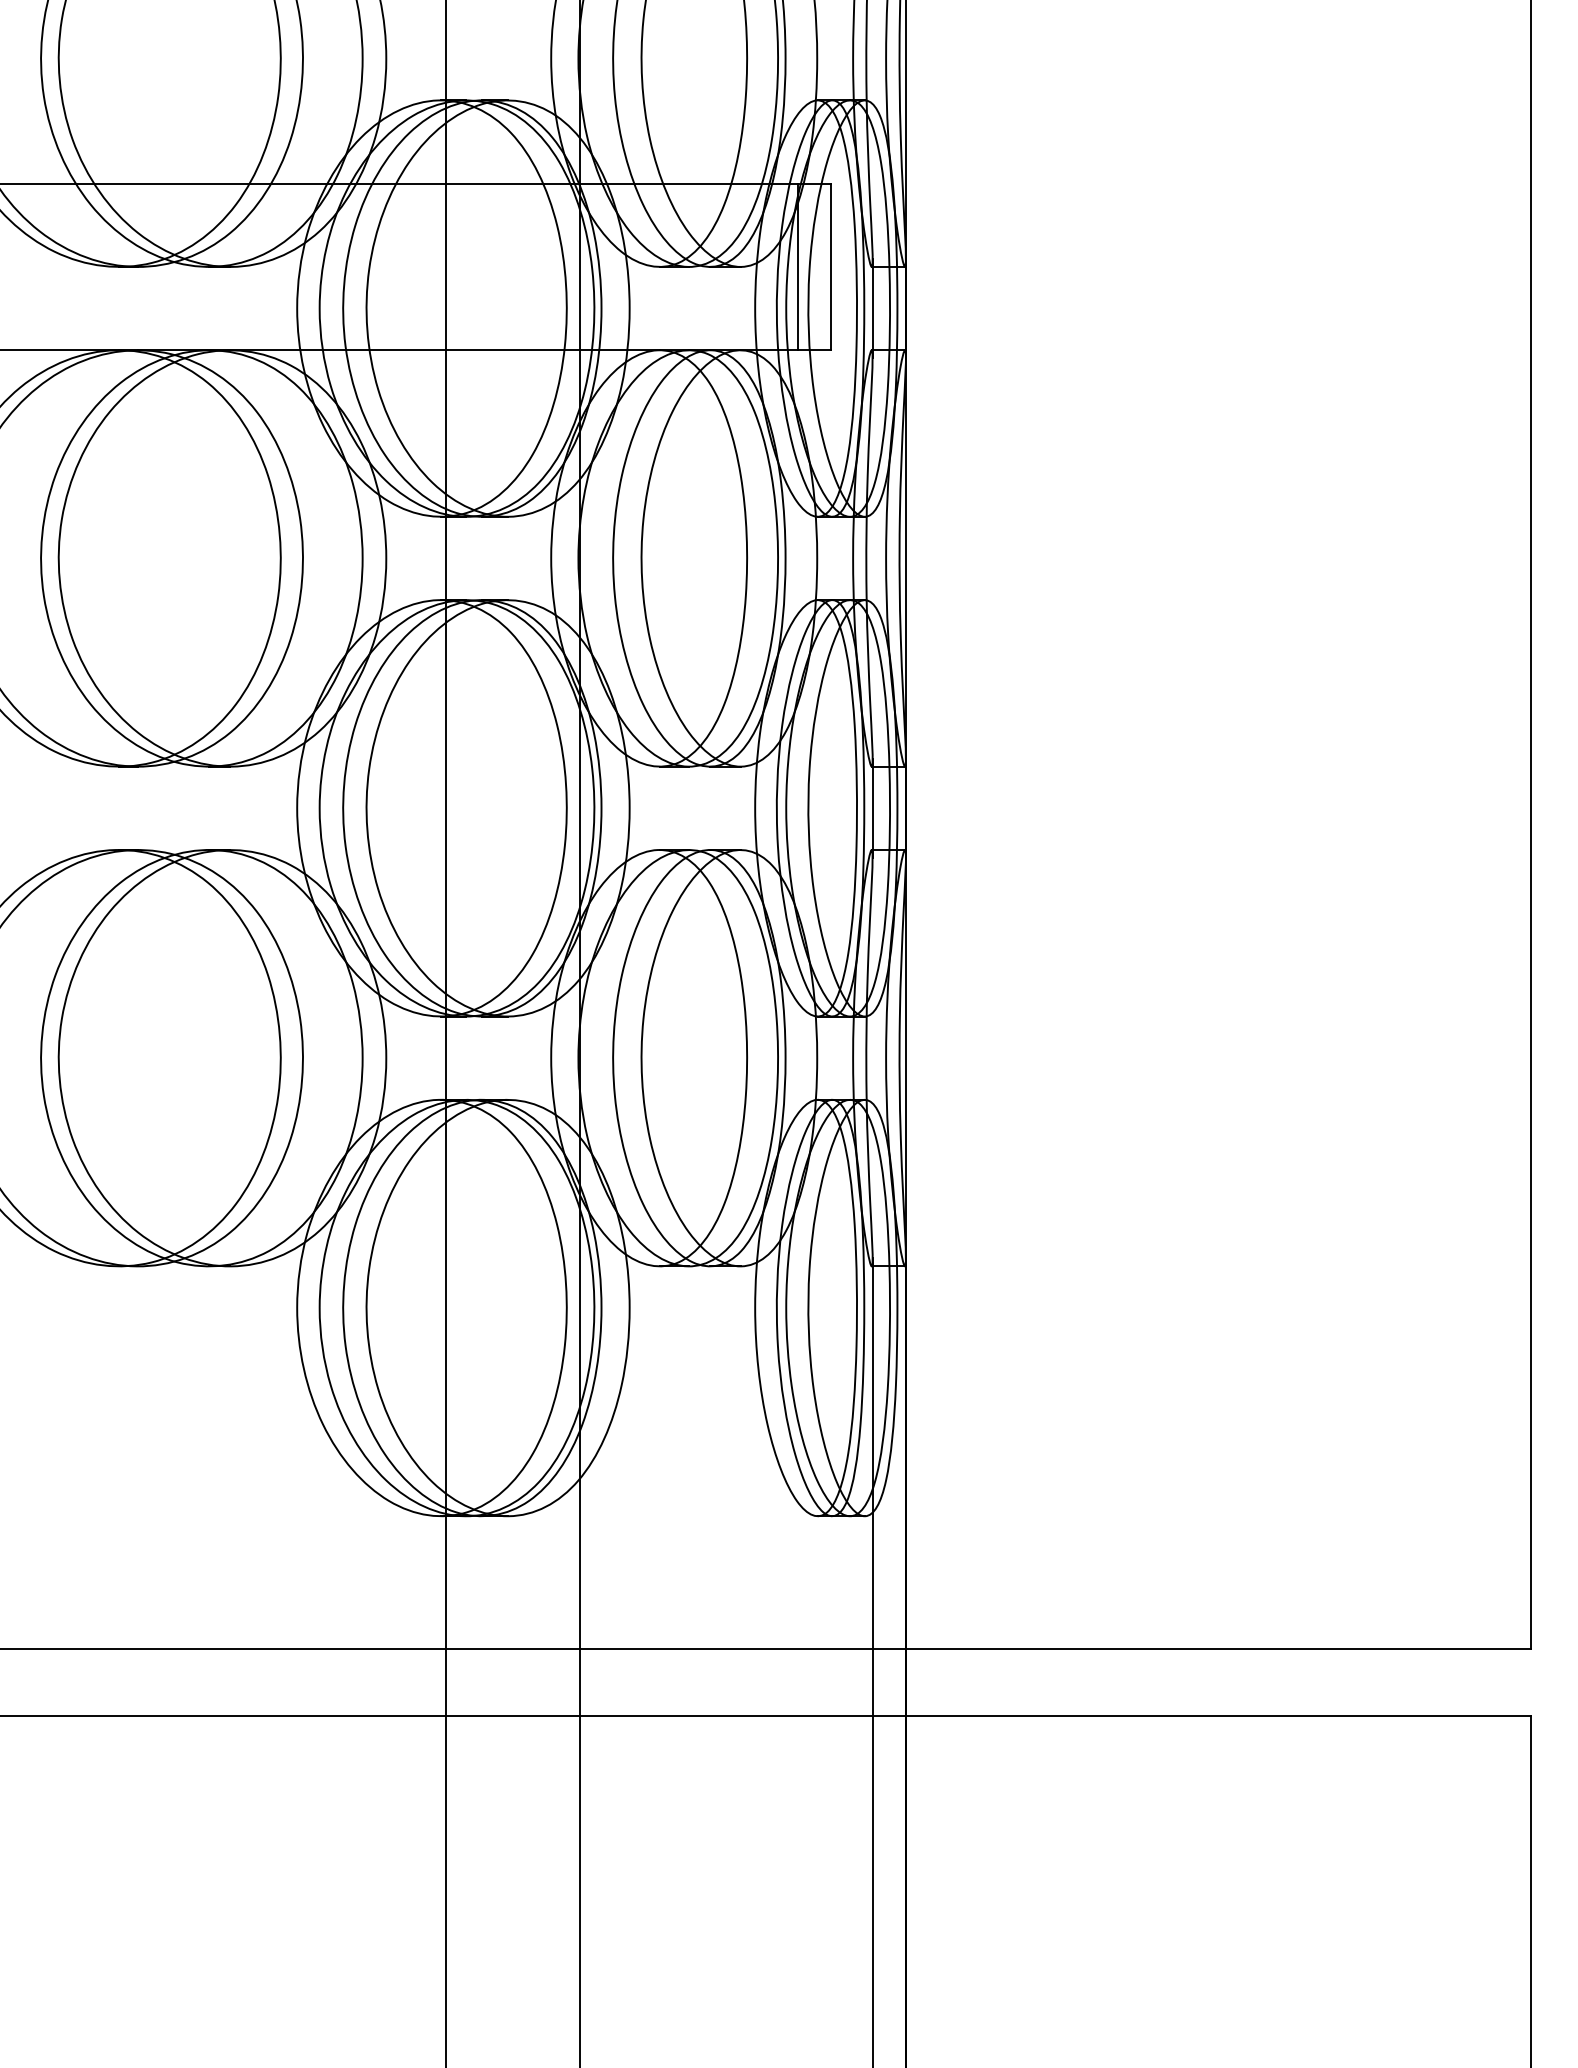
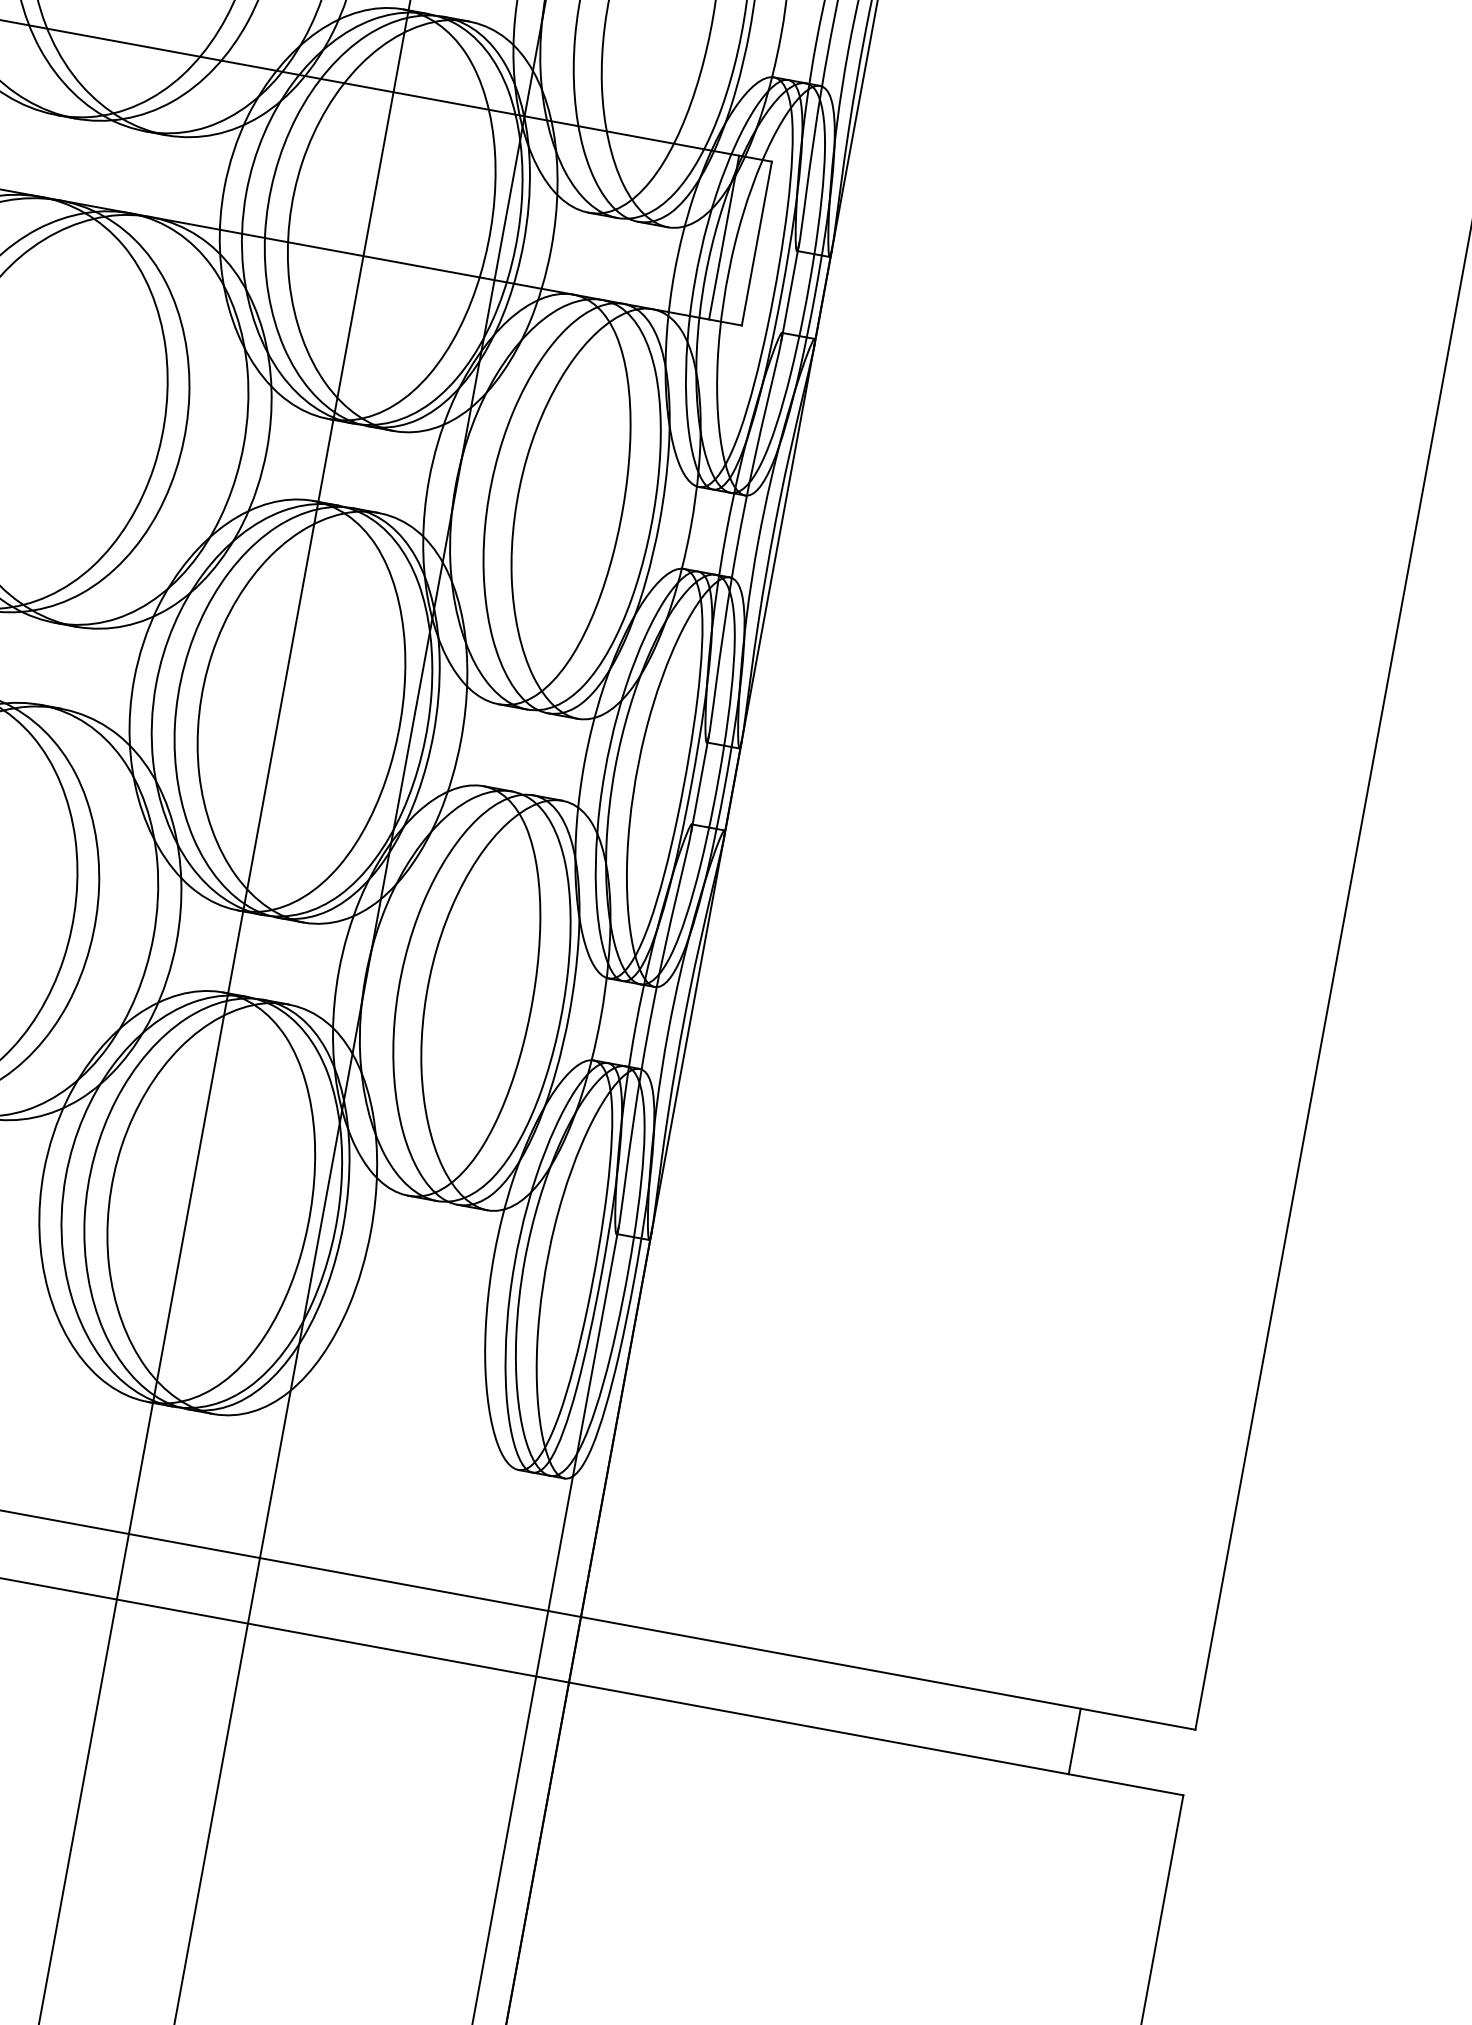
line: (1413, 1682) -> (1074, 1741), added

